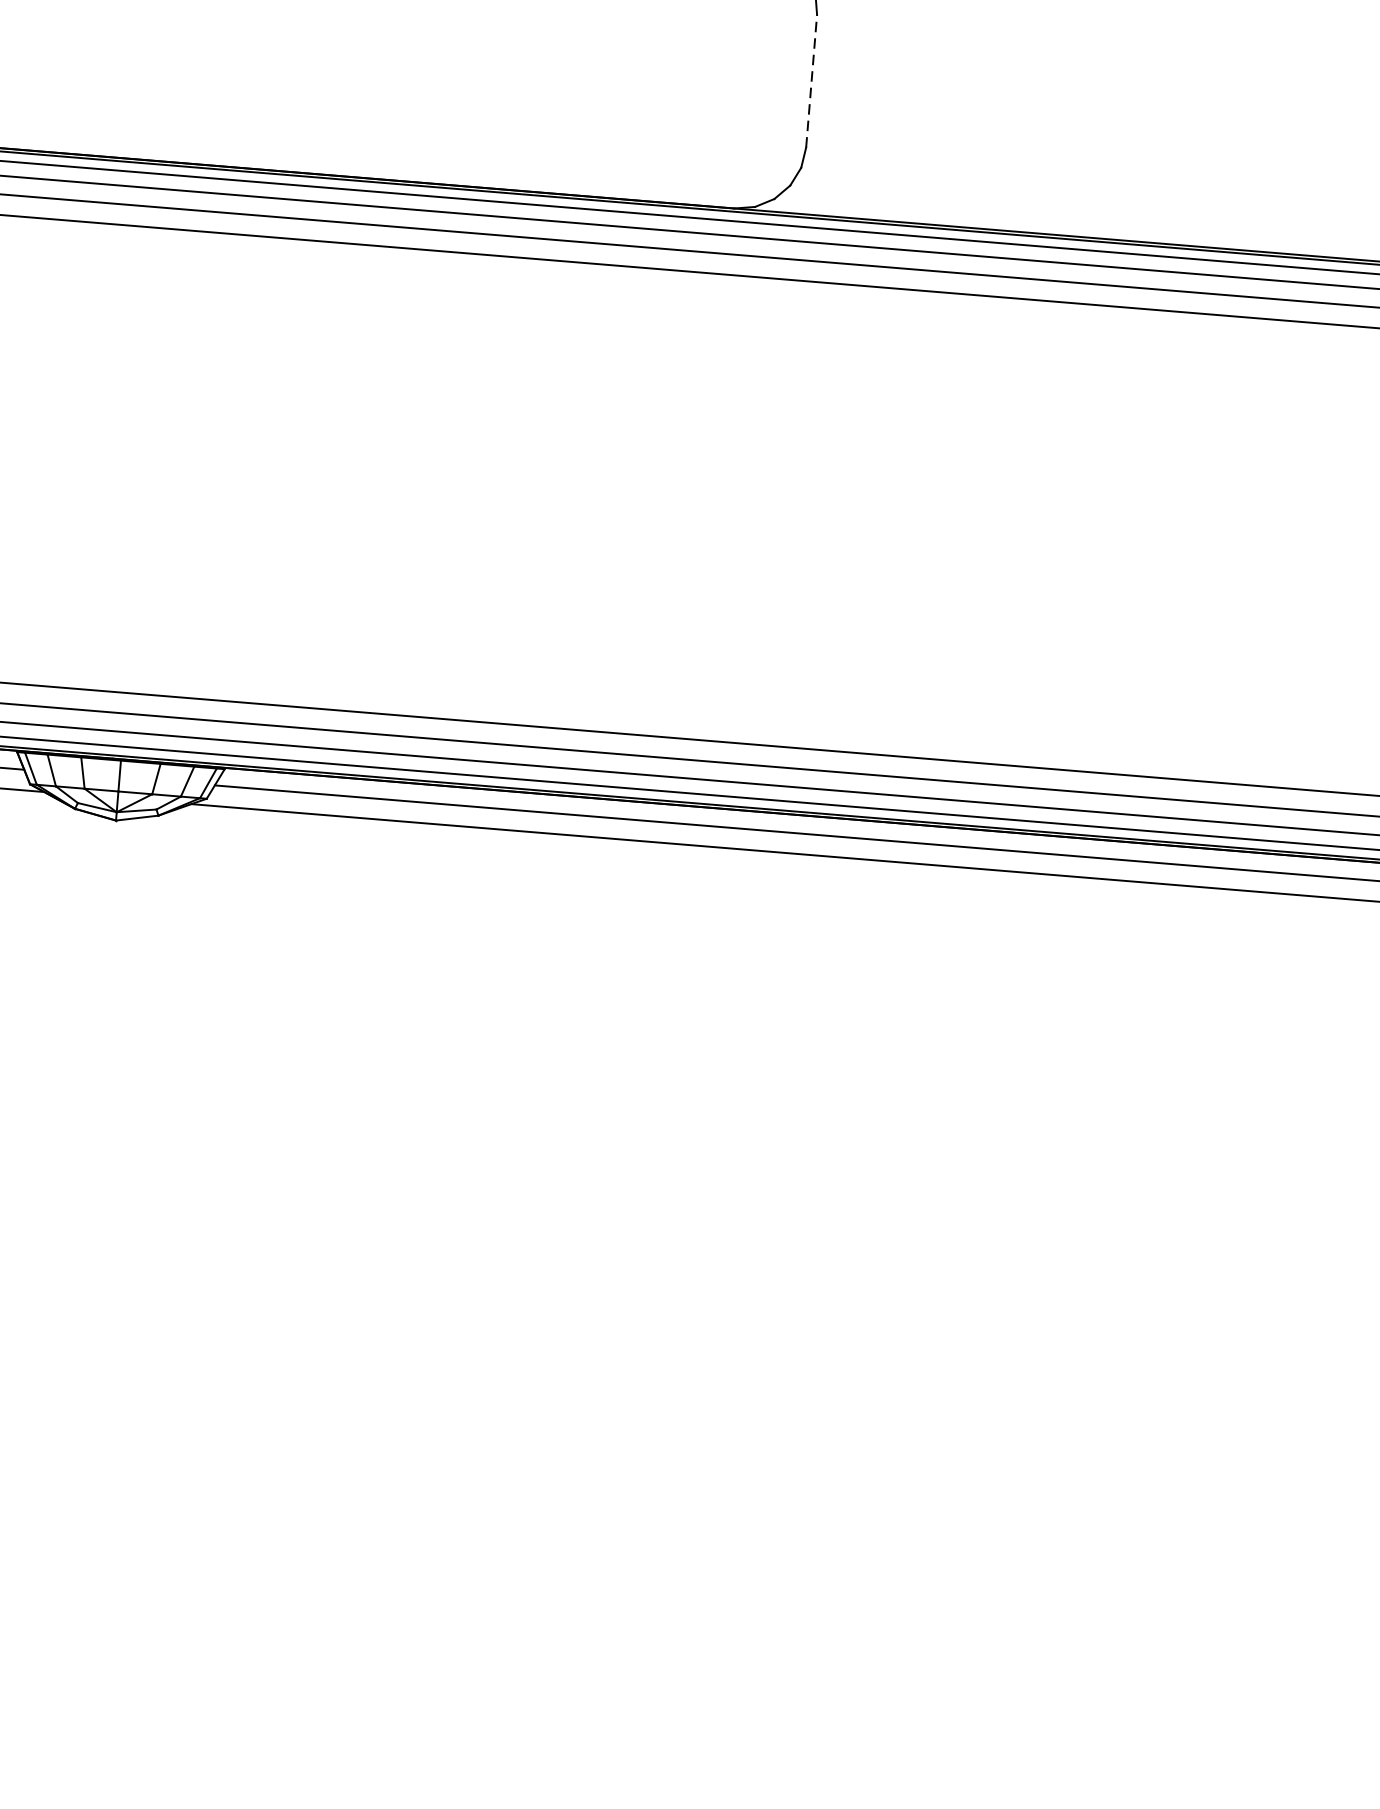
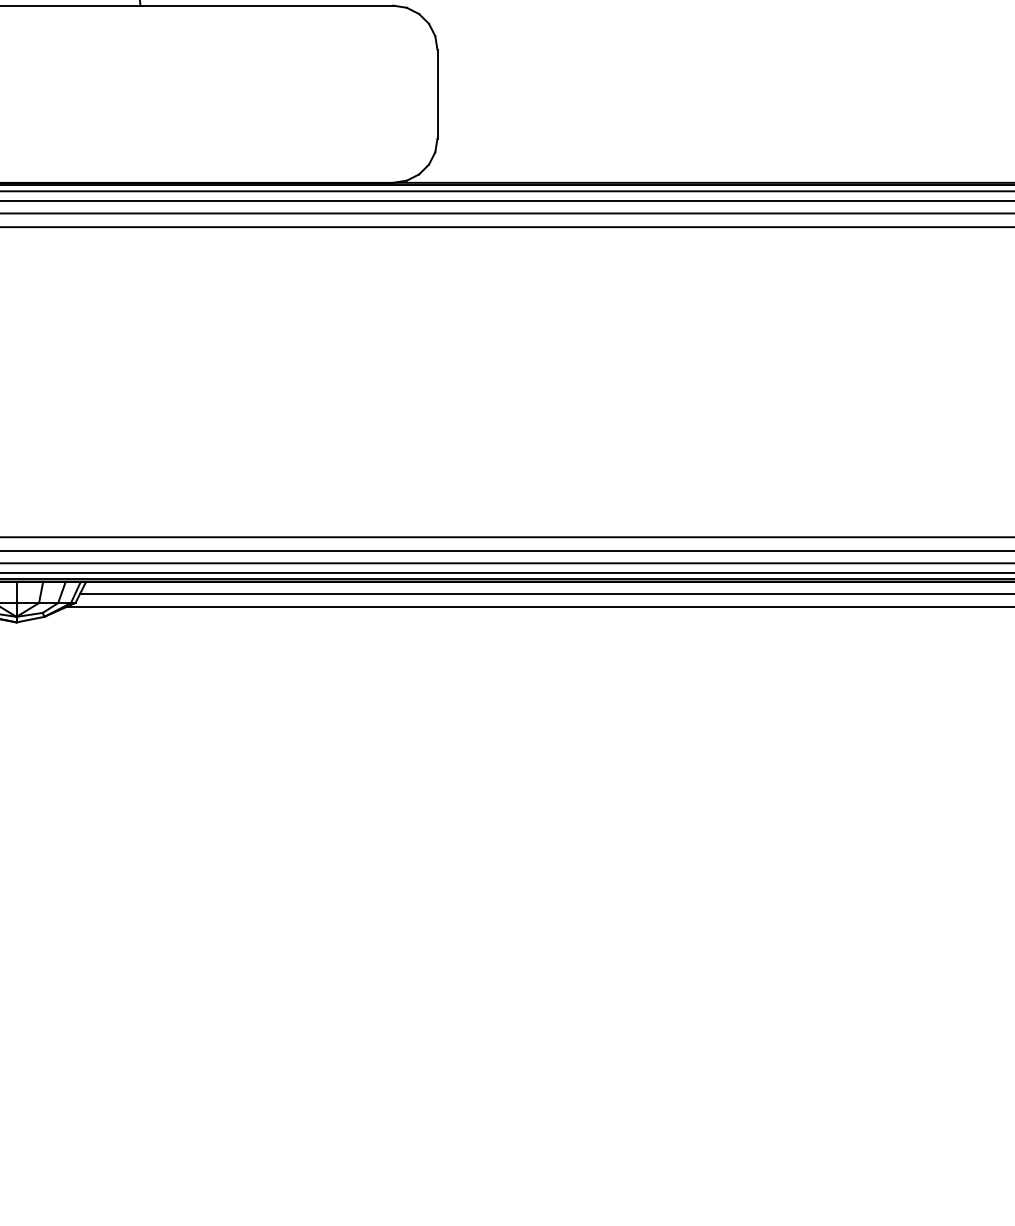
line: (811, 80) -> (437, 93), dashed -> solid

